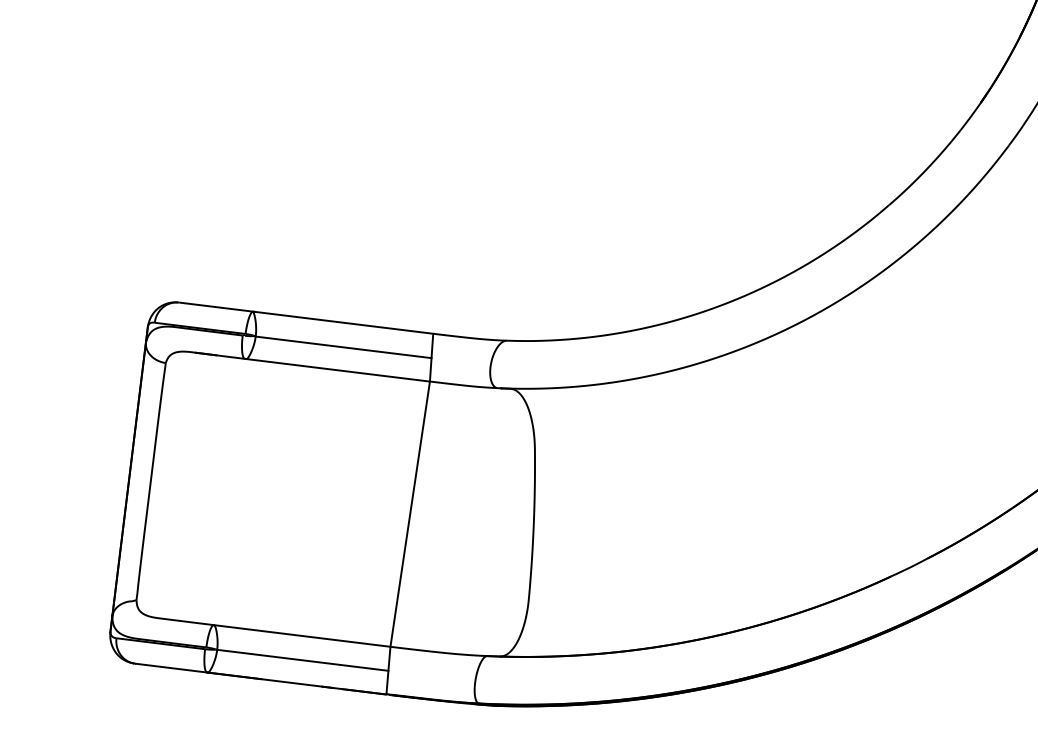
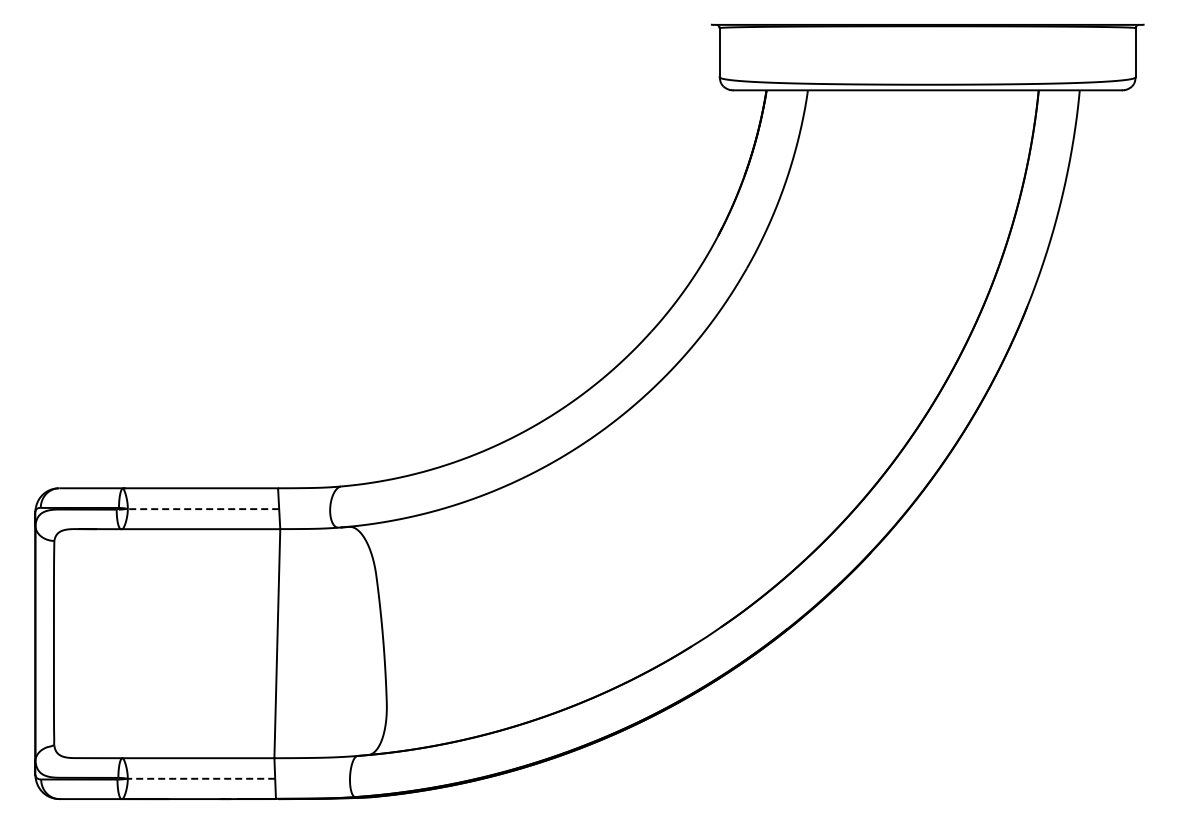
line: (343, 347) -> (203, 509), solid -> dashed
line: (302, 659) -> (201, 778), solid -> dashed

